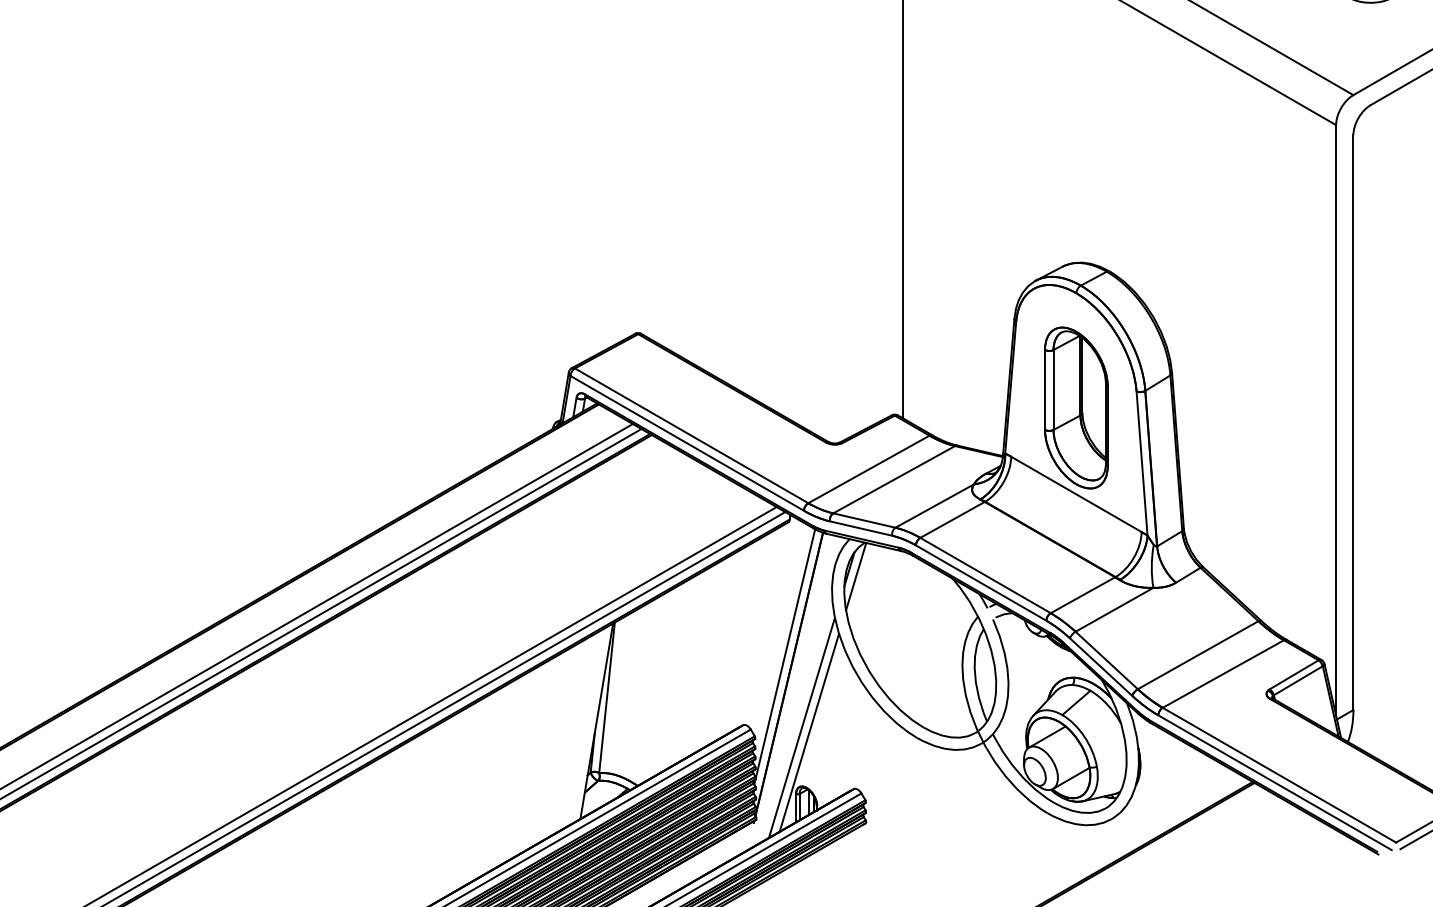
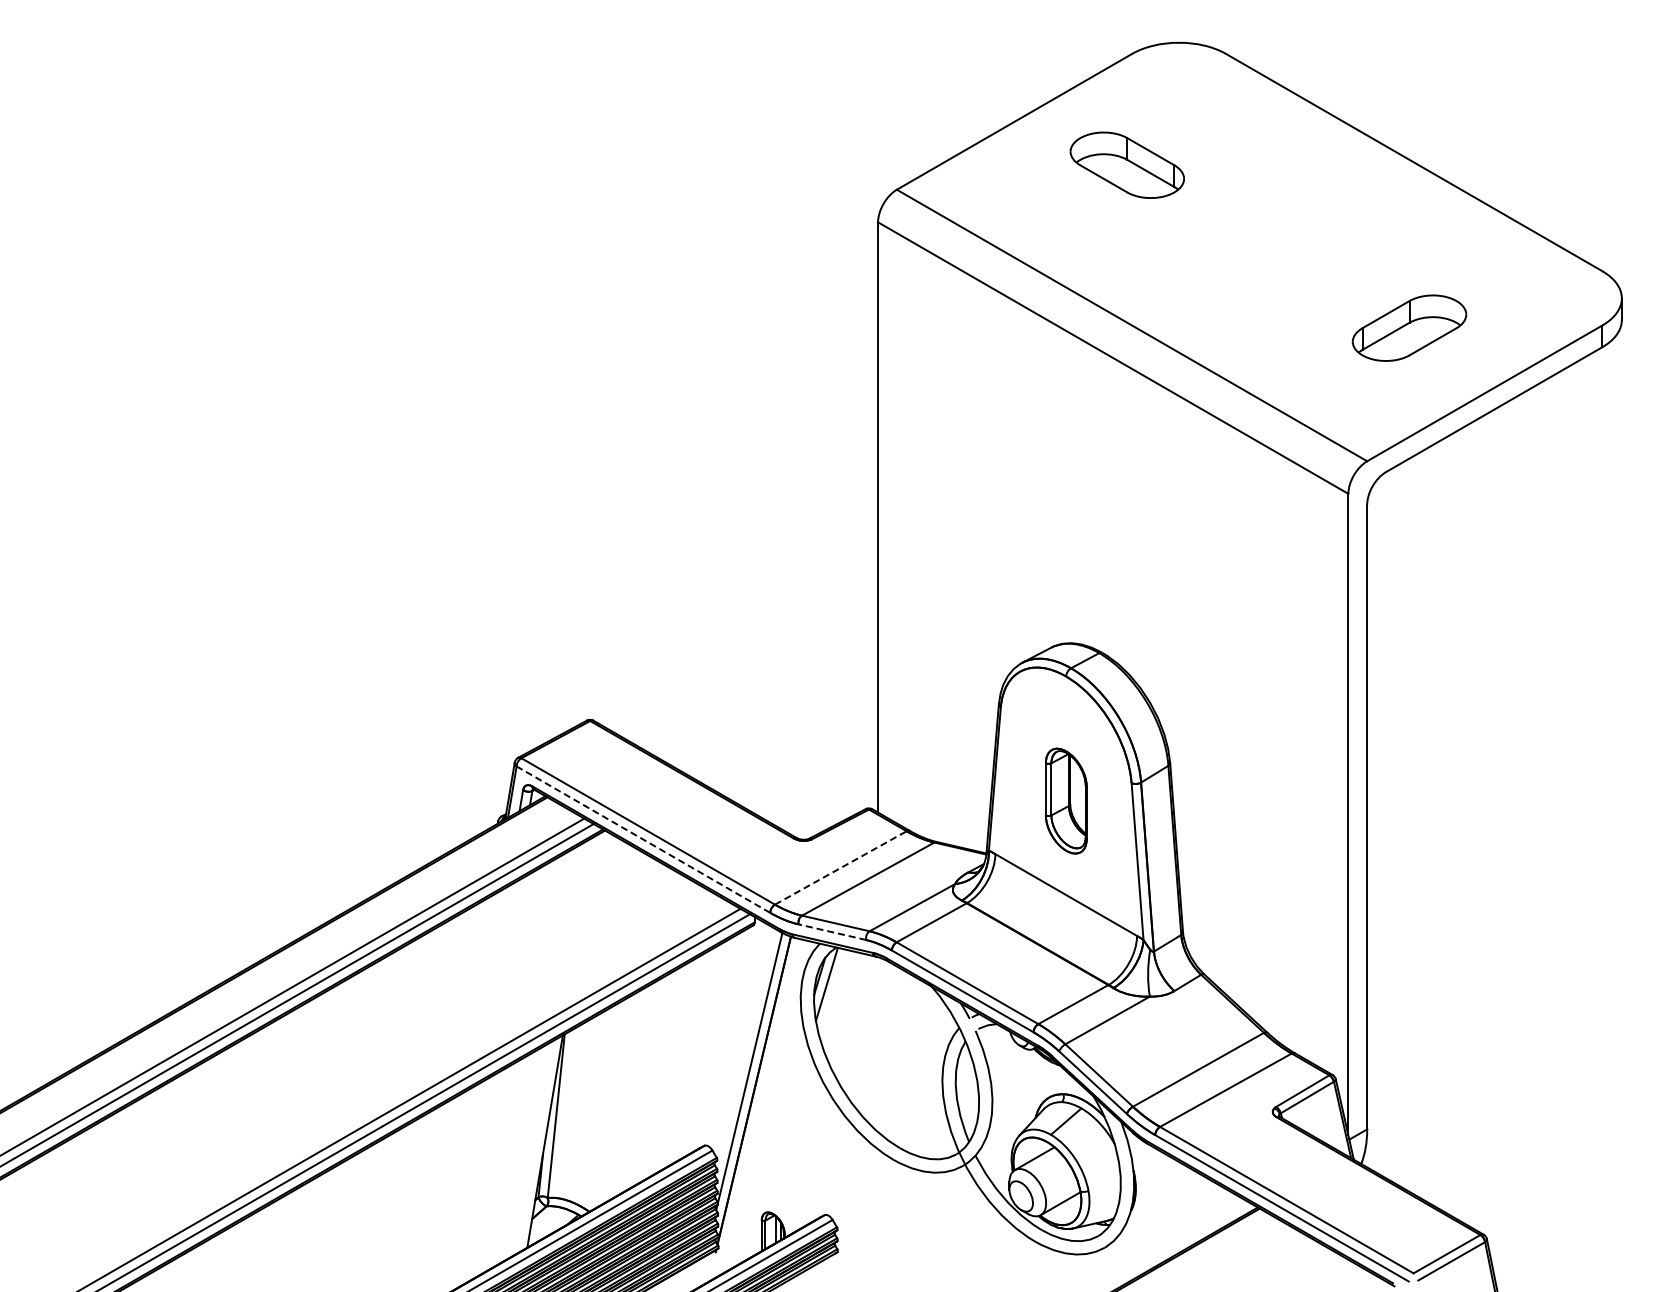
part: (1076, 407) -> (1066, 800), size x0.6
line: (686, 443) -> (642, 839), solid -> dashed
line: (869, 469) -> (841, 867), solid -> dashed
line: (861, 528) -> (832, 932), solid -> dashed
line: (801, 727) -> (767, 1148), removed
line: (808, 732) -> (775, 1153), removed

